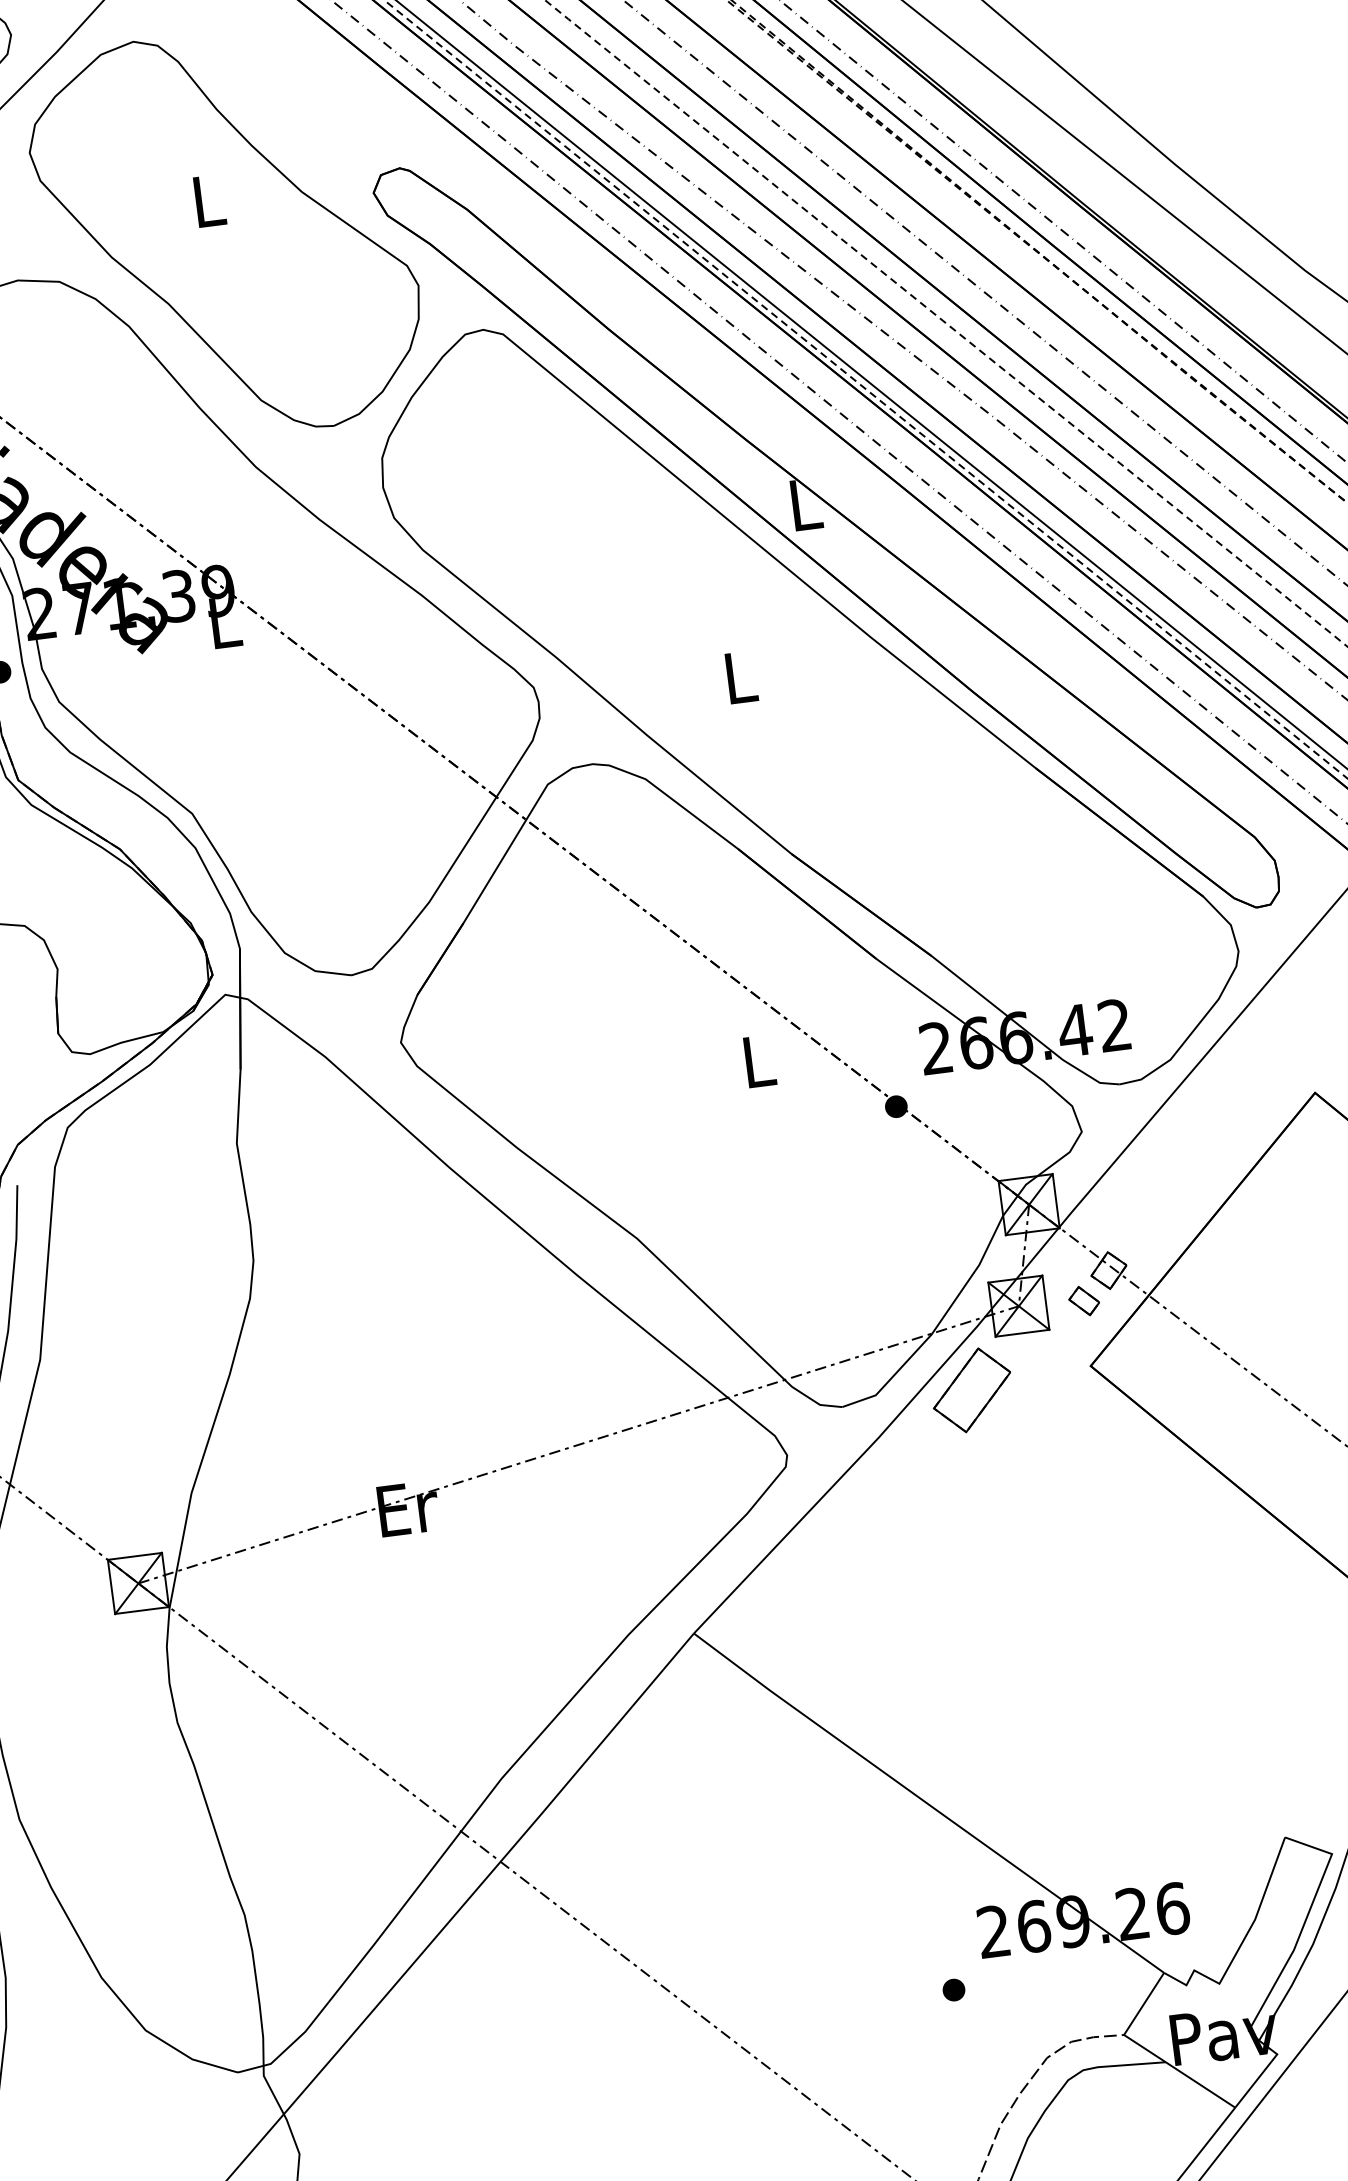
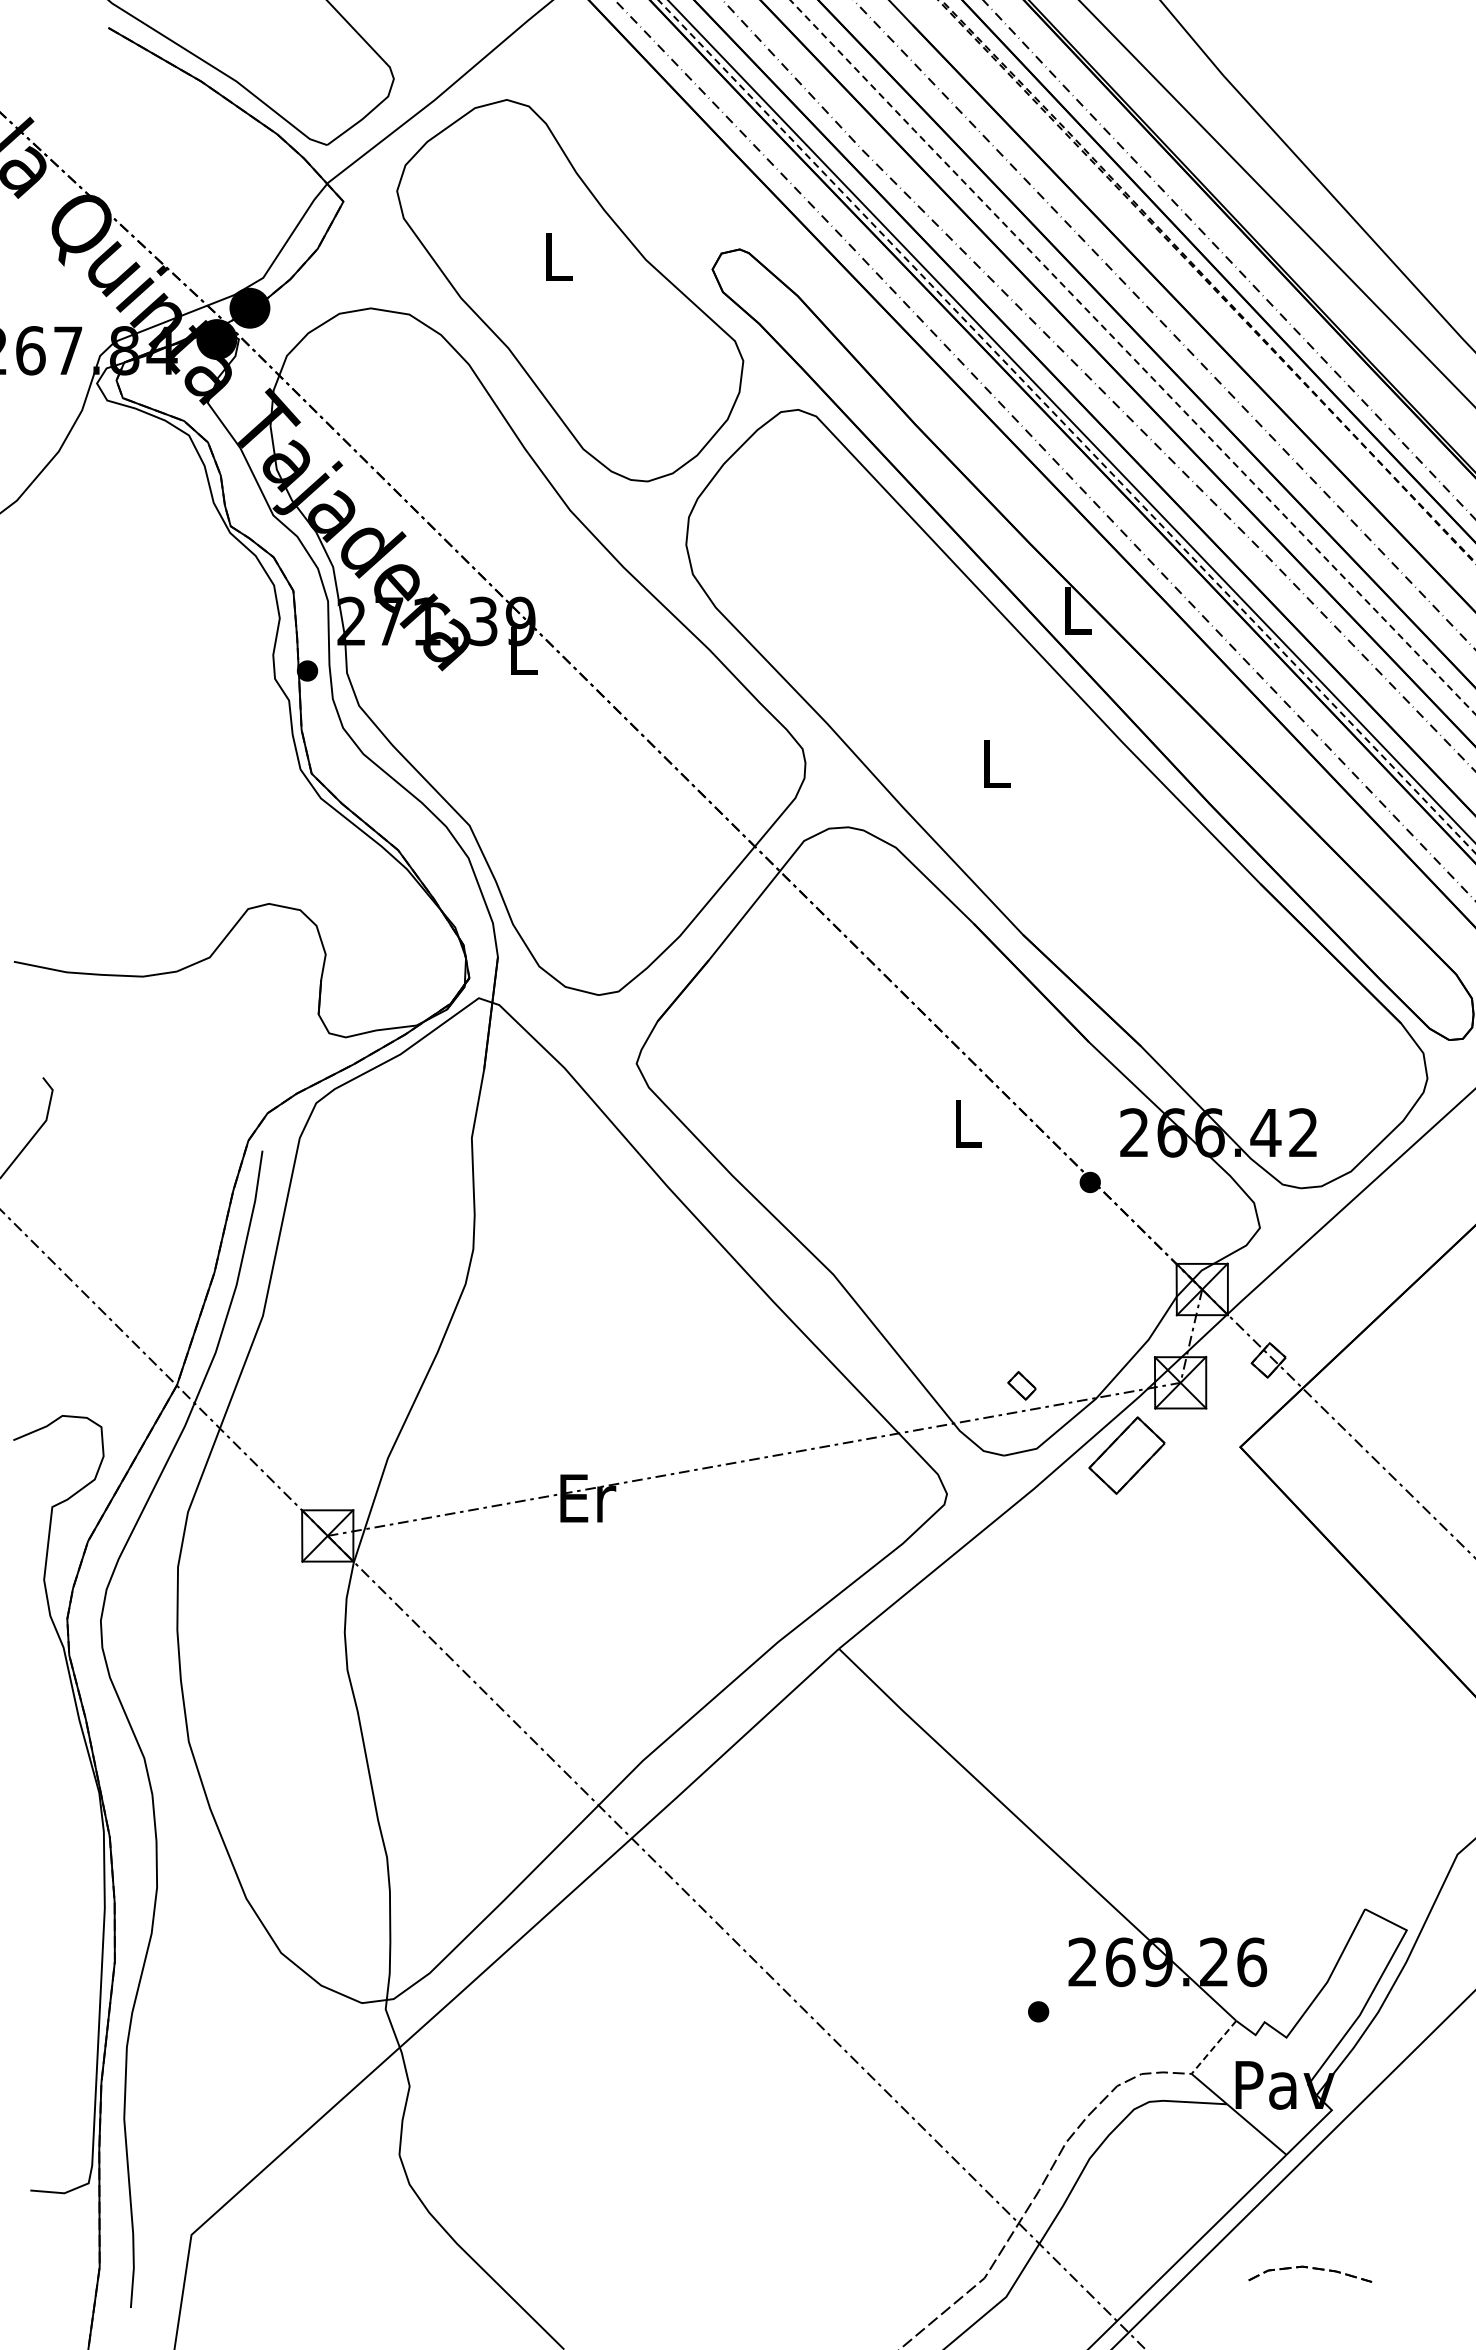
part: (1083, 1300) -> (1021, 1385), moved
line: (1143, 2004) -> (1213, 2047), solid -> dashed

